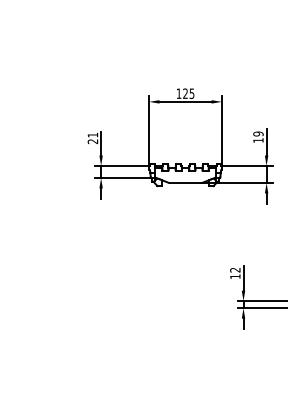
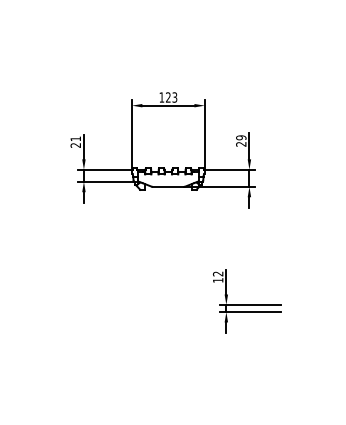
text: (191, 92) -> (174, 96), 125 -> 123
text: (258, 140) -> (241, 144), 19 -> 29

